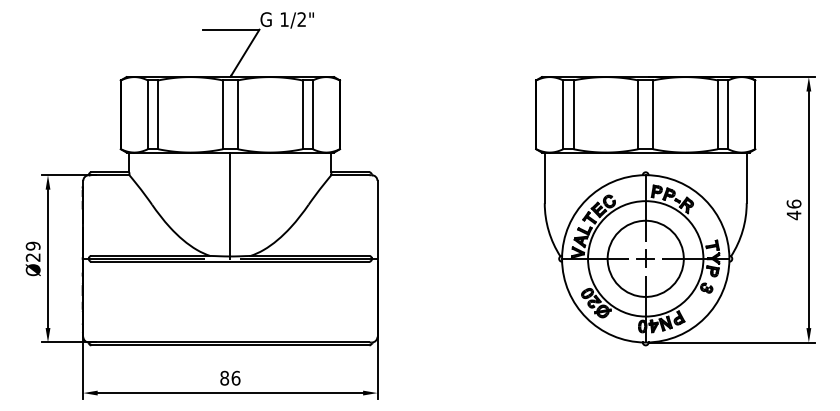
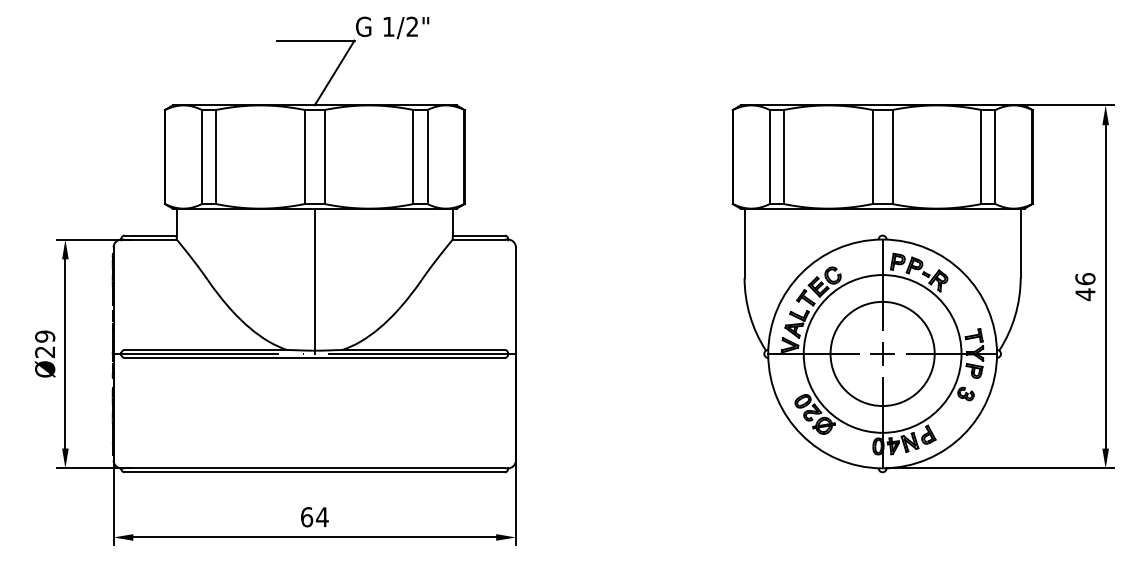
text: (230, 378) -> (314, 517), 86 -> 64

